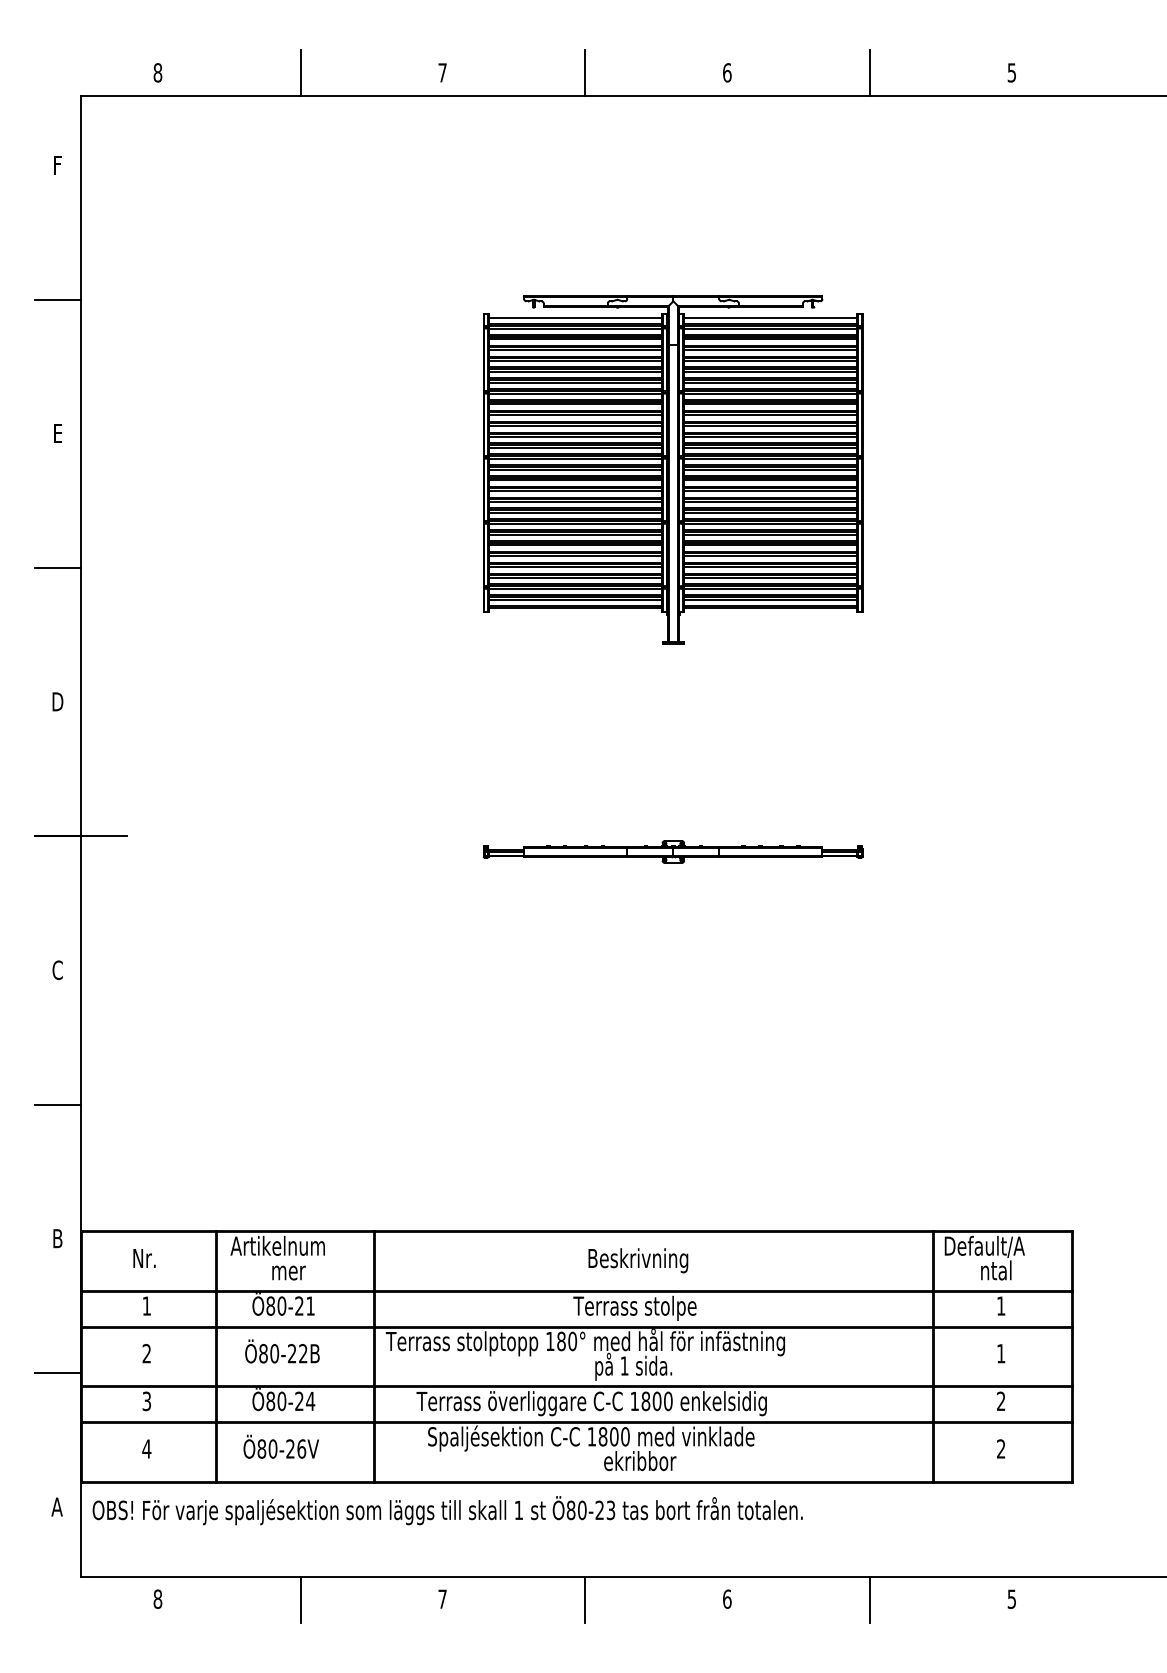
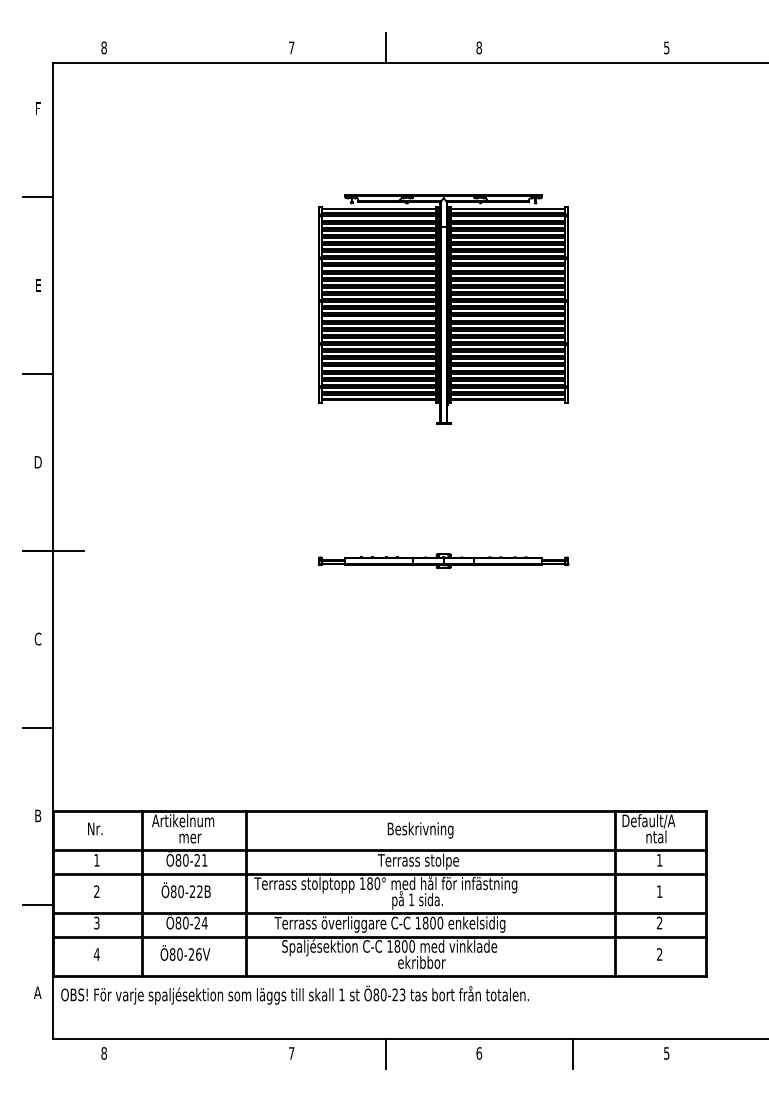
text: (727, 72) -> (479, 47), 6 -> 8
line: (301, 73) -> (198, 48), removed
line: (870, 73) -> (573, 48), removed
line: (301, 1599) -> (198, 1053), removed

